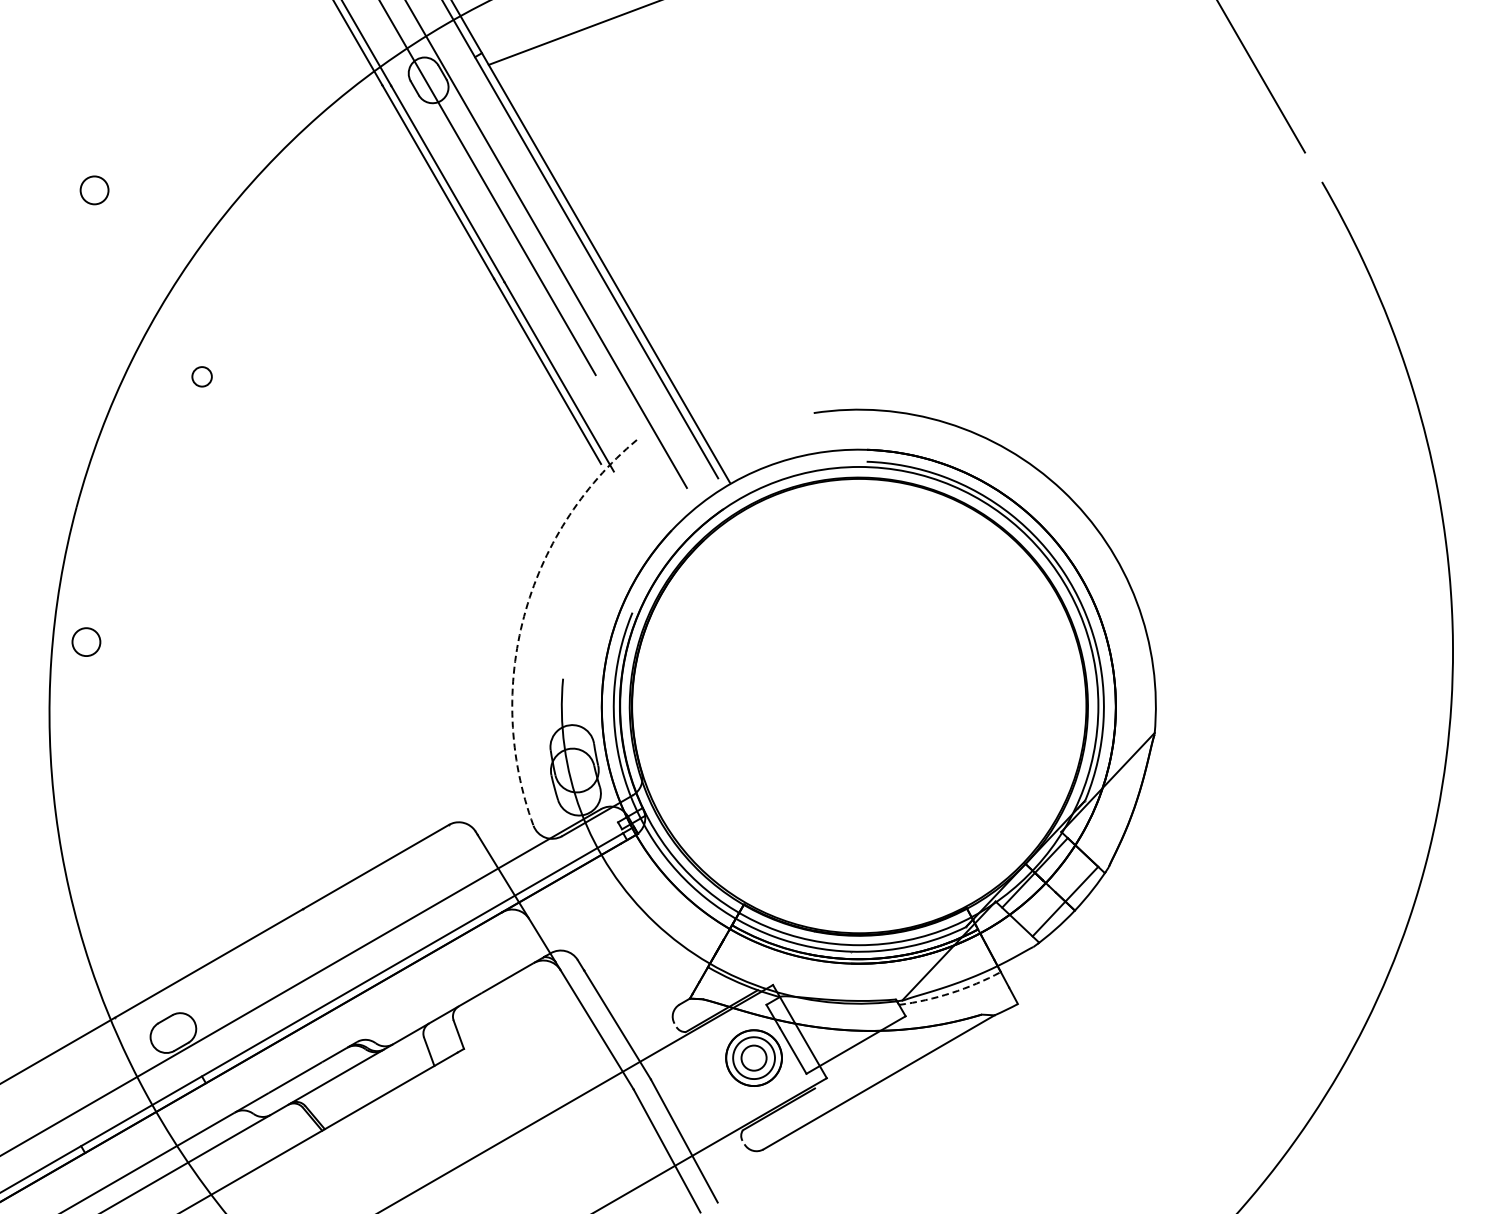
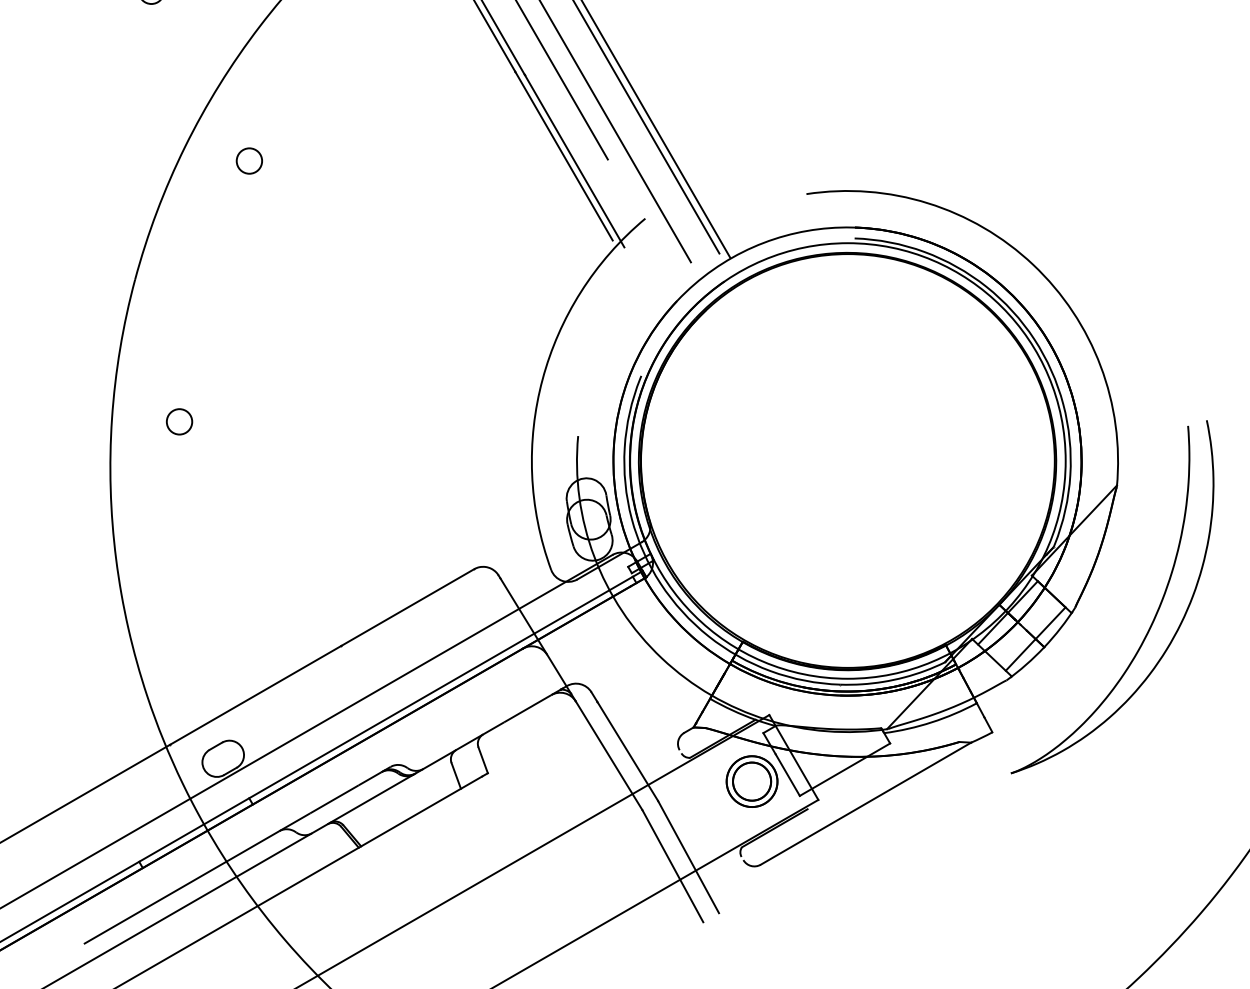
circle: (201, 376) -> (248, 160), size x1.43
arc: (524, 616) -> (543, 379), dashed -> solid
circle: (86, 641) -> (179, 421), moved
part: (1197, 872) -> (1155, 612), added
arc: (951, 993) -> (931, 722), dashed -> solid
circle: (753, 1058) -> (751, 781), size x1.67

